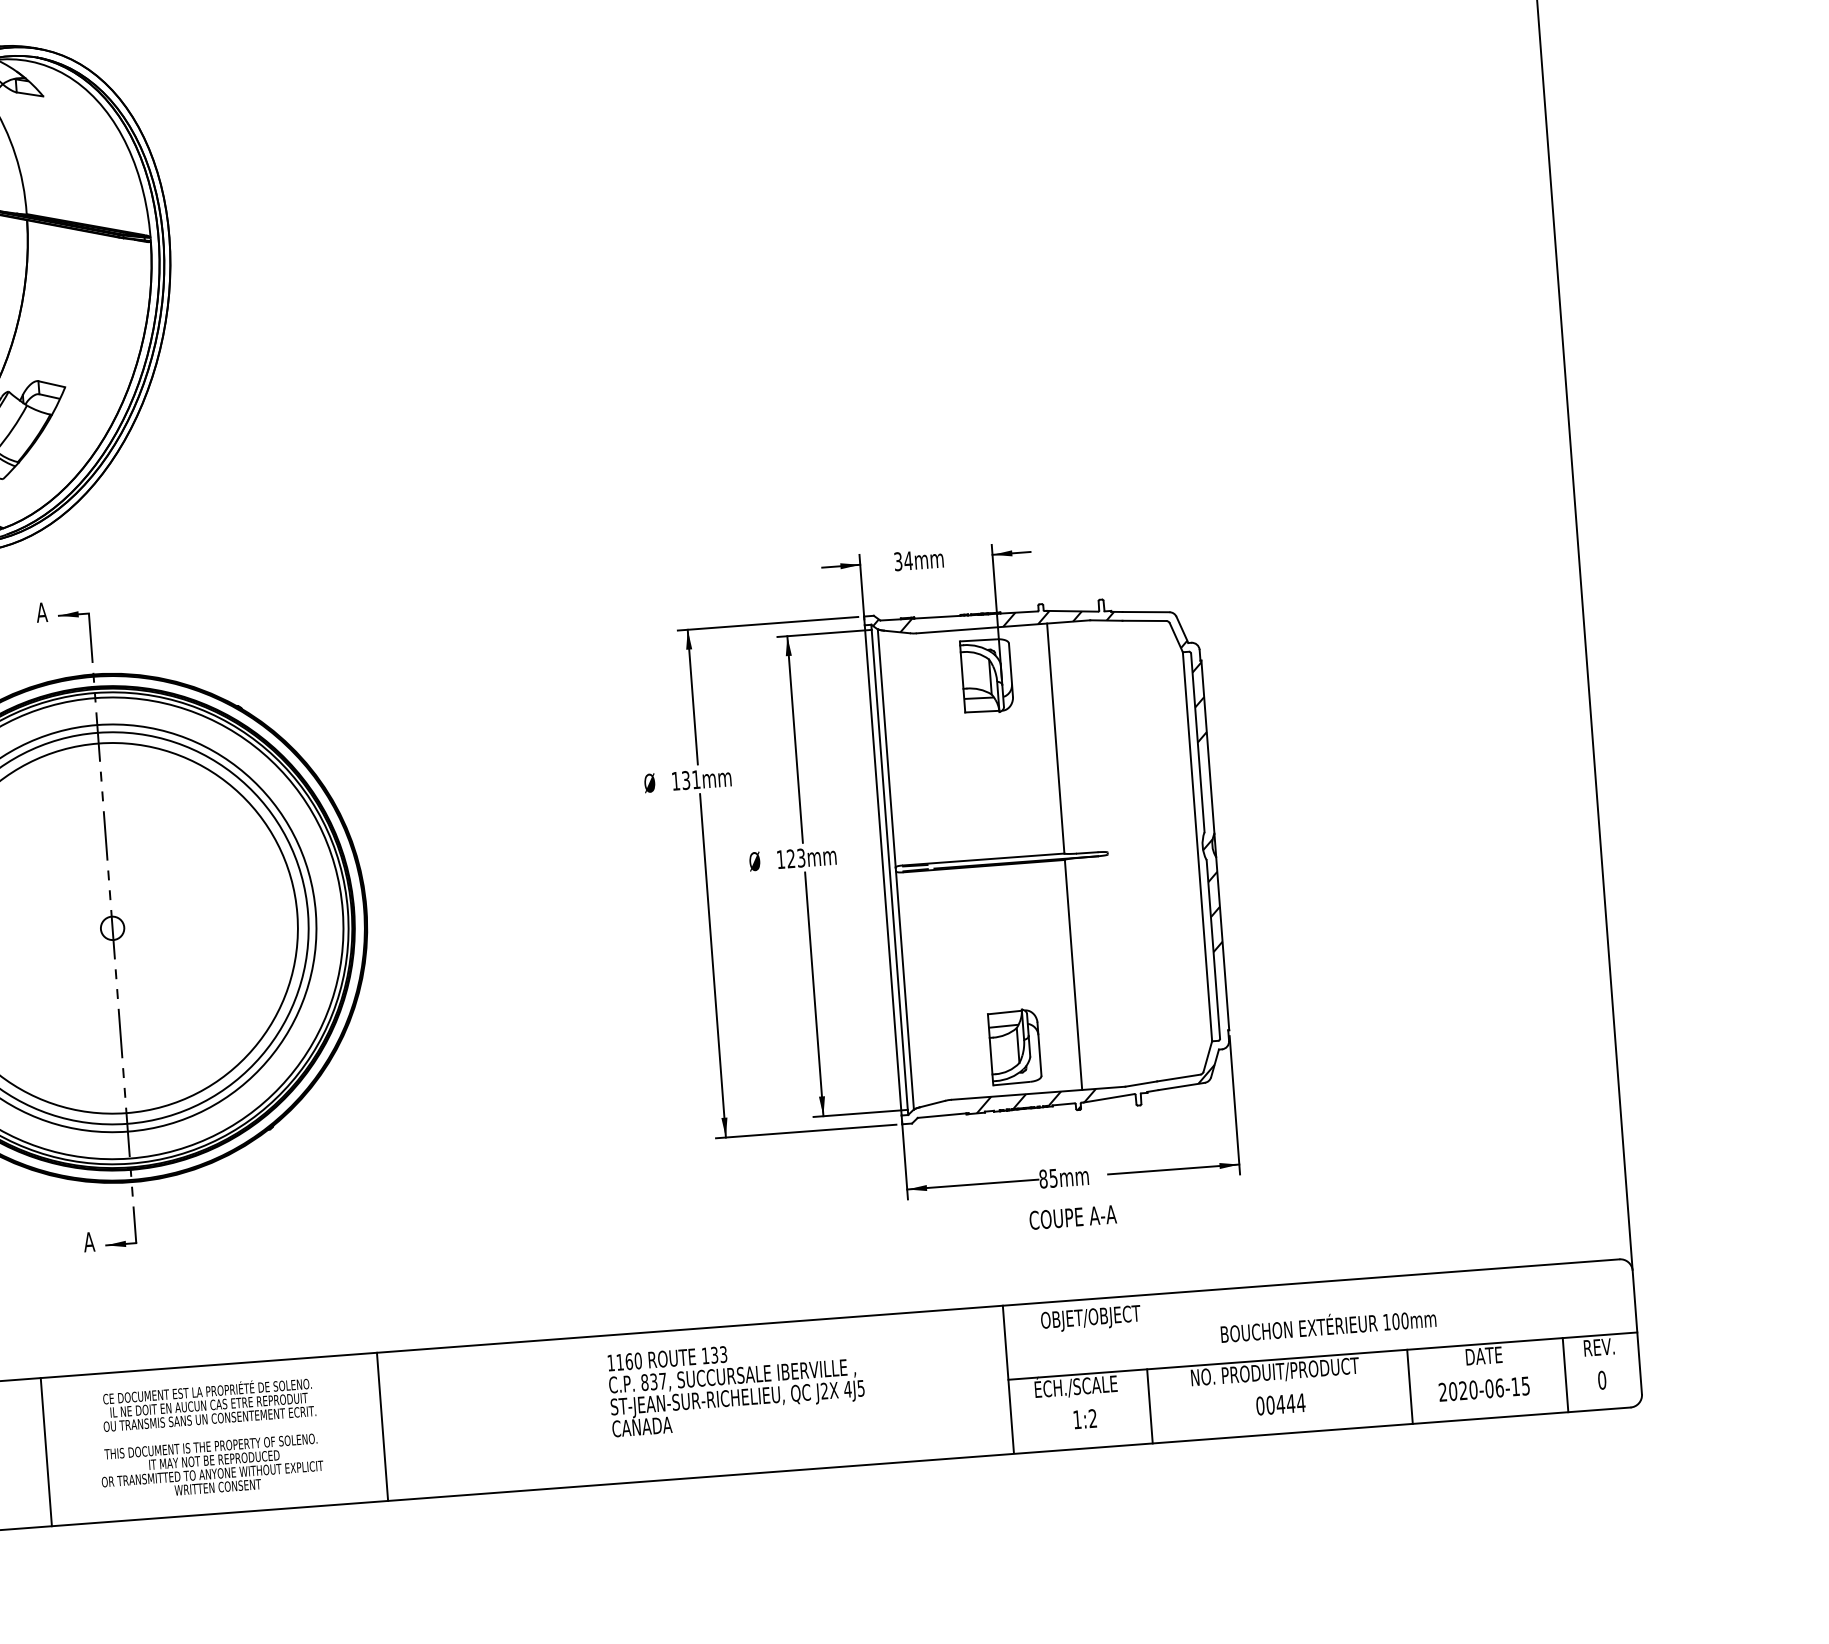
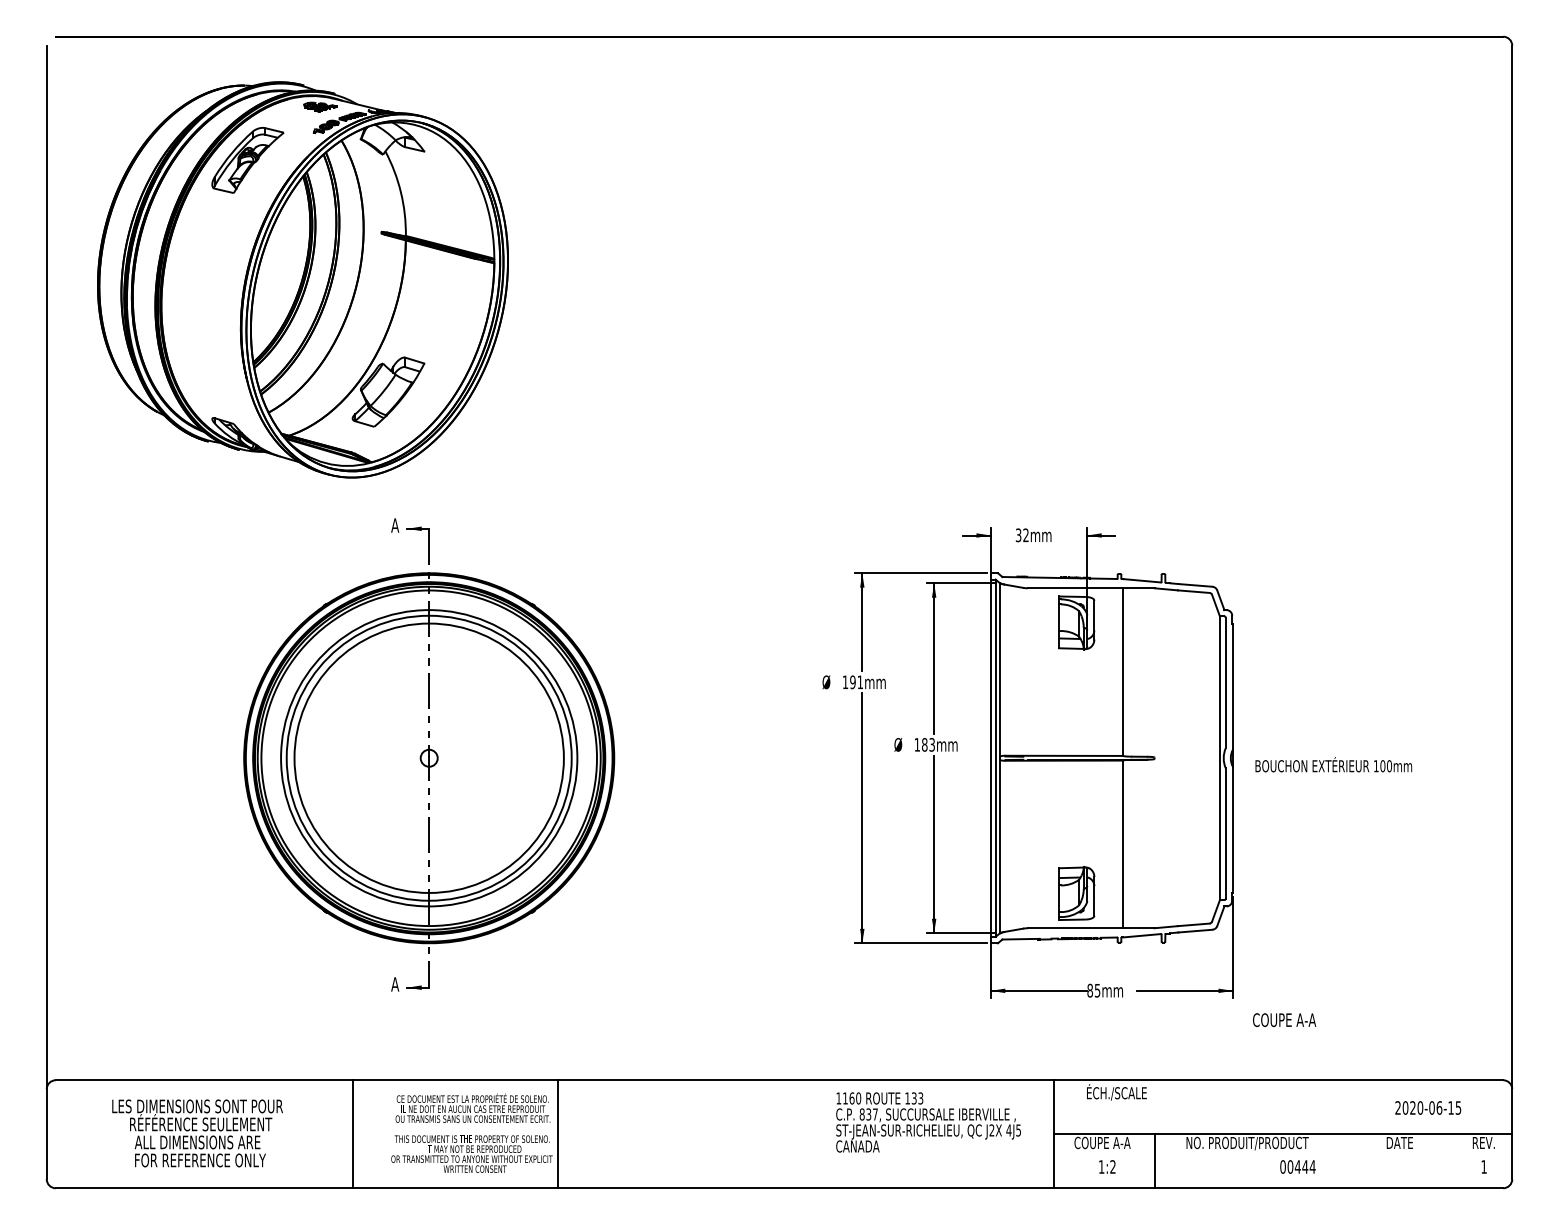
text: (909, 561) -> (1026, 535), 34mm -> 32mm
text: (685, 779) -> (852, 681), 131mm -> 191mm
text: (790, 858) -> (924, 744), 123mm -> 183mm
hatch: (1052, 859) -> (1114, 759), removed
text: (1072, 1216) -> (1284, 1019), moved
text: (1090, 1317) -> (1116, 1093), OBJET/OBJECT -> ÉCH./SCALE
text: (1328, 1324) -> (1333, 764), moved
line: (1565, 1375) -> (1457, 1161), removed
text: (1602, 1379) -> (1484, 1166), 0 -> 1
text: (736, 1386) -> (928, 1122), moved
text: (1076, 1386) -> (1102, 1142), ÉCH./SCALE -> COUPE A-A
line: (1409, 1387) -> (1344, 1161), removed
text: (1484, 1388) -> (1428, 1107), moved
text: (1280, 1403) -> (1297, 1166), moved
line: (382, 1427) -> (557, 1134), moved

